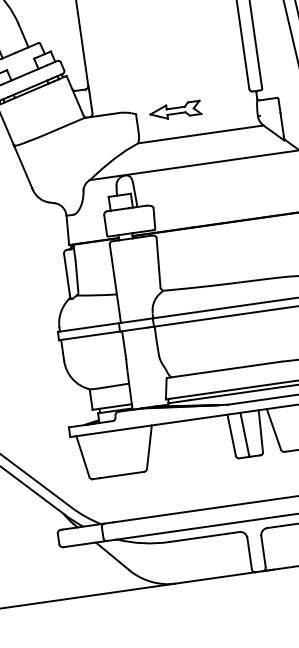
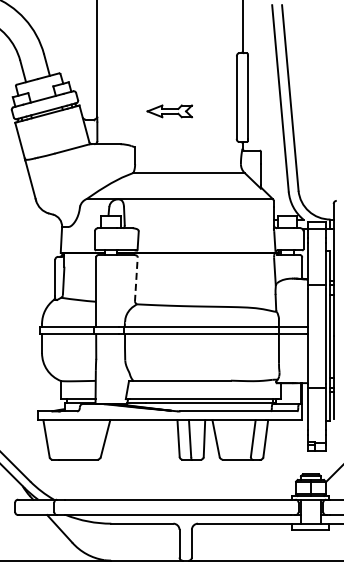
part: (175, 111) -> (169, 111), moved
line: (158, 262) -> (136, 279), solid -> dashed

